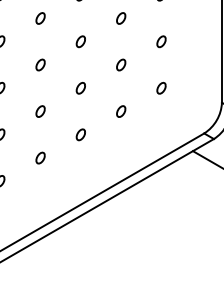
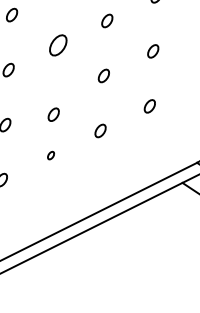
part: (80, 41) -> (57, 45), size x1.6
part: (80, 88) -> (53, 114), moved
part: (80, 134) -> (50, 155), size x0.6

